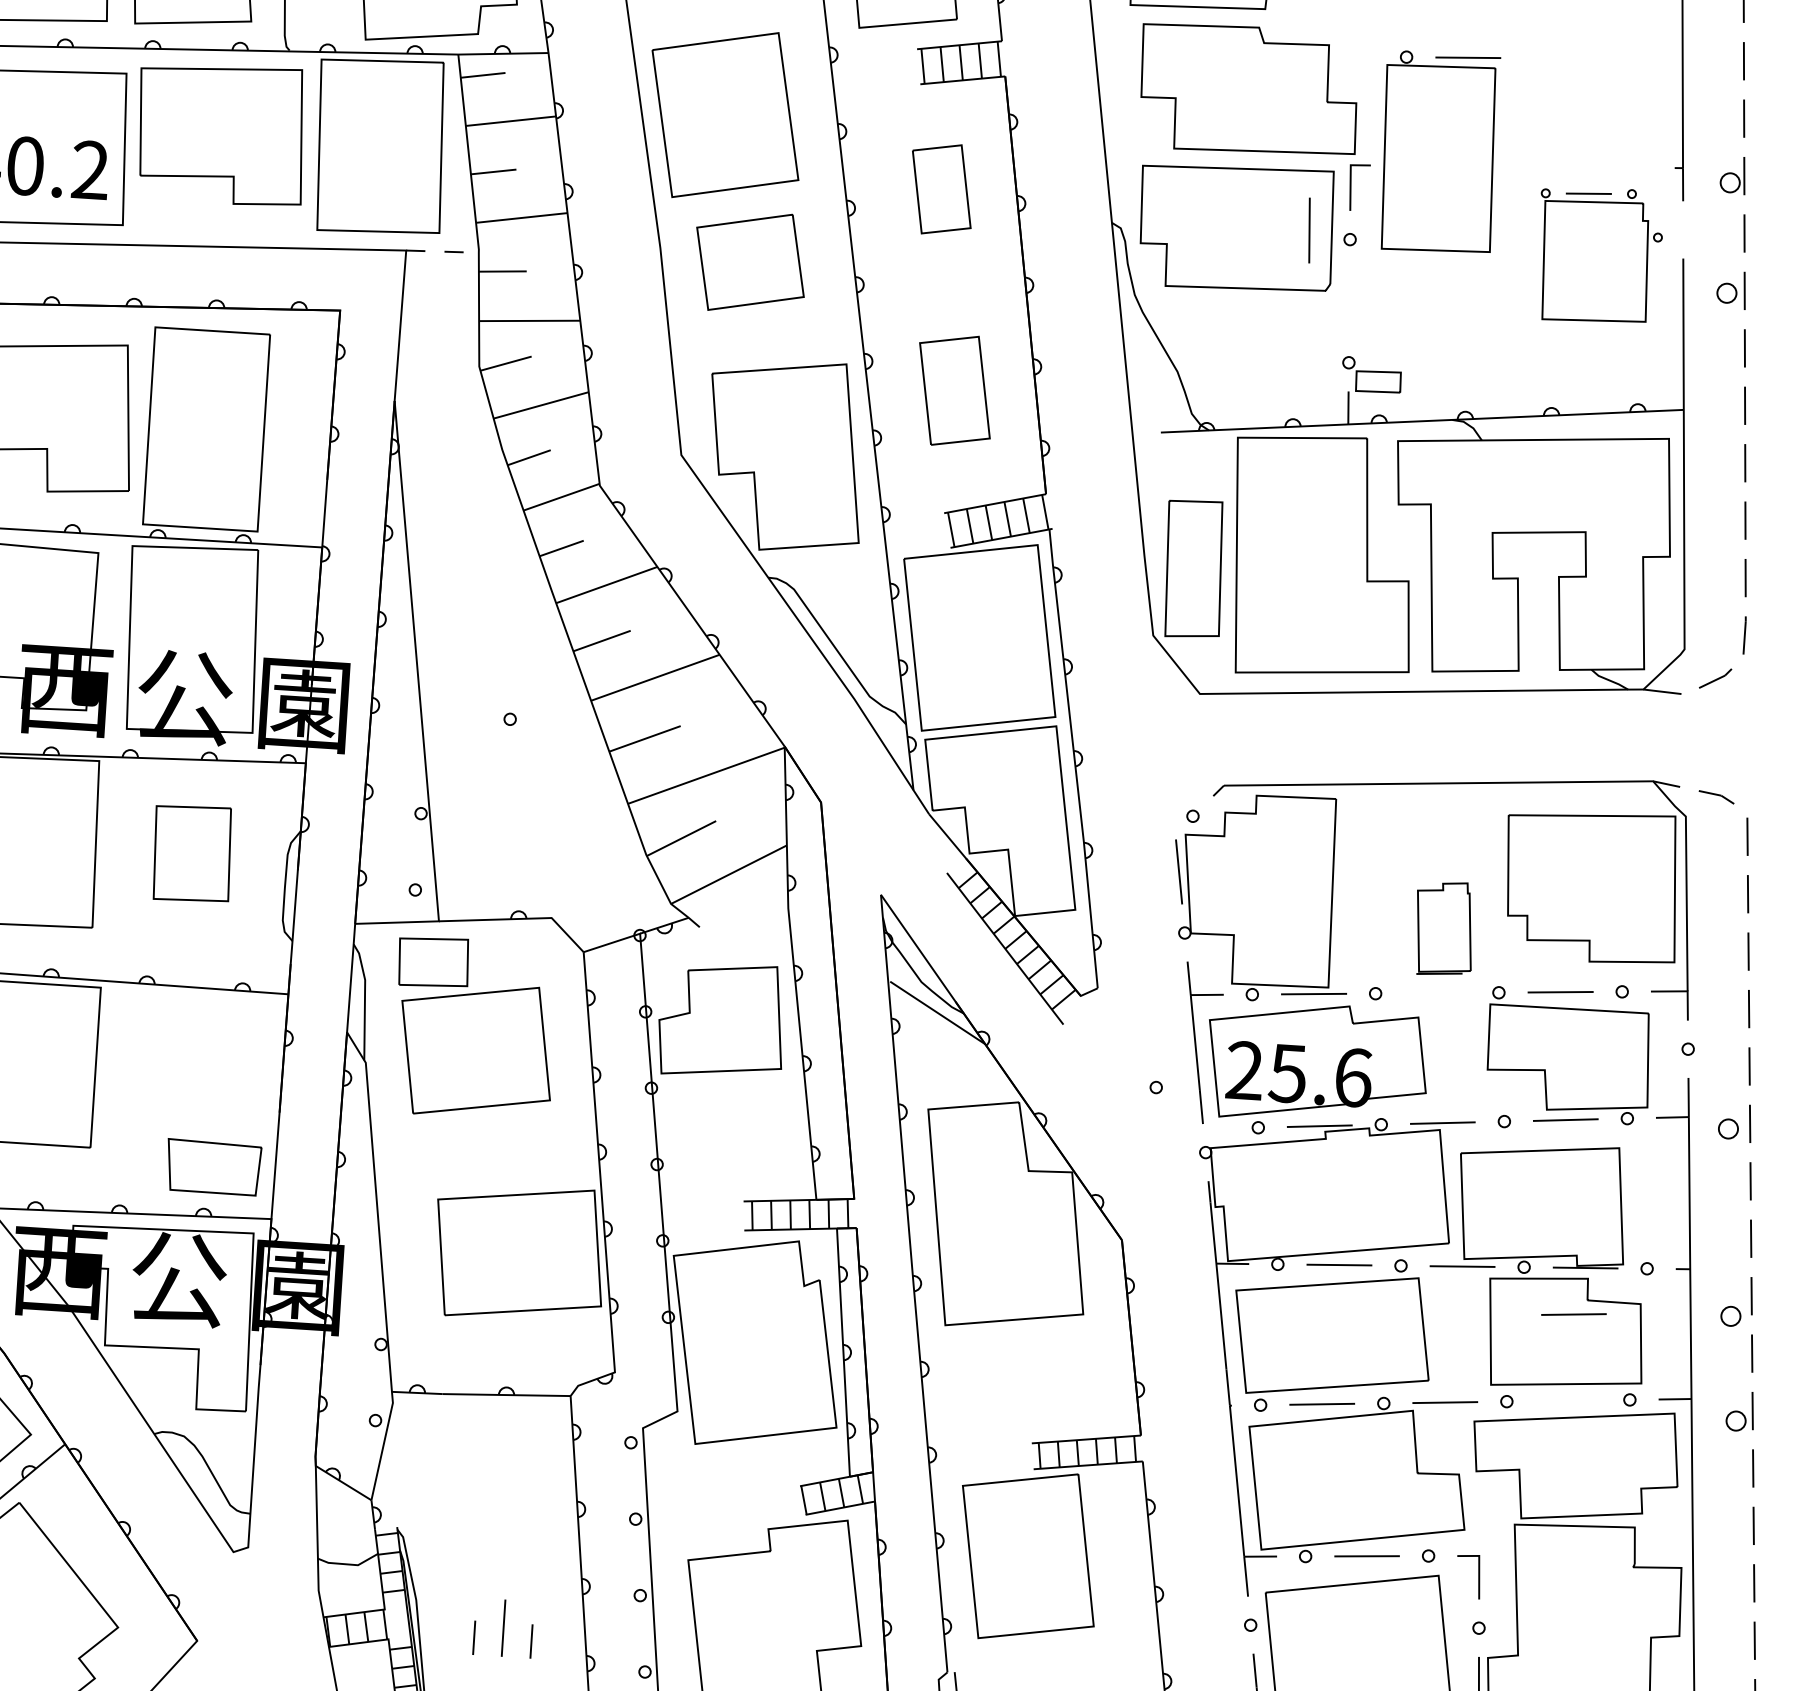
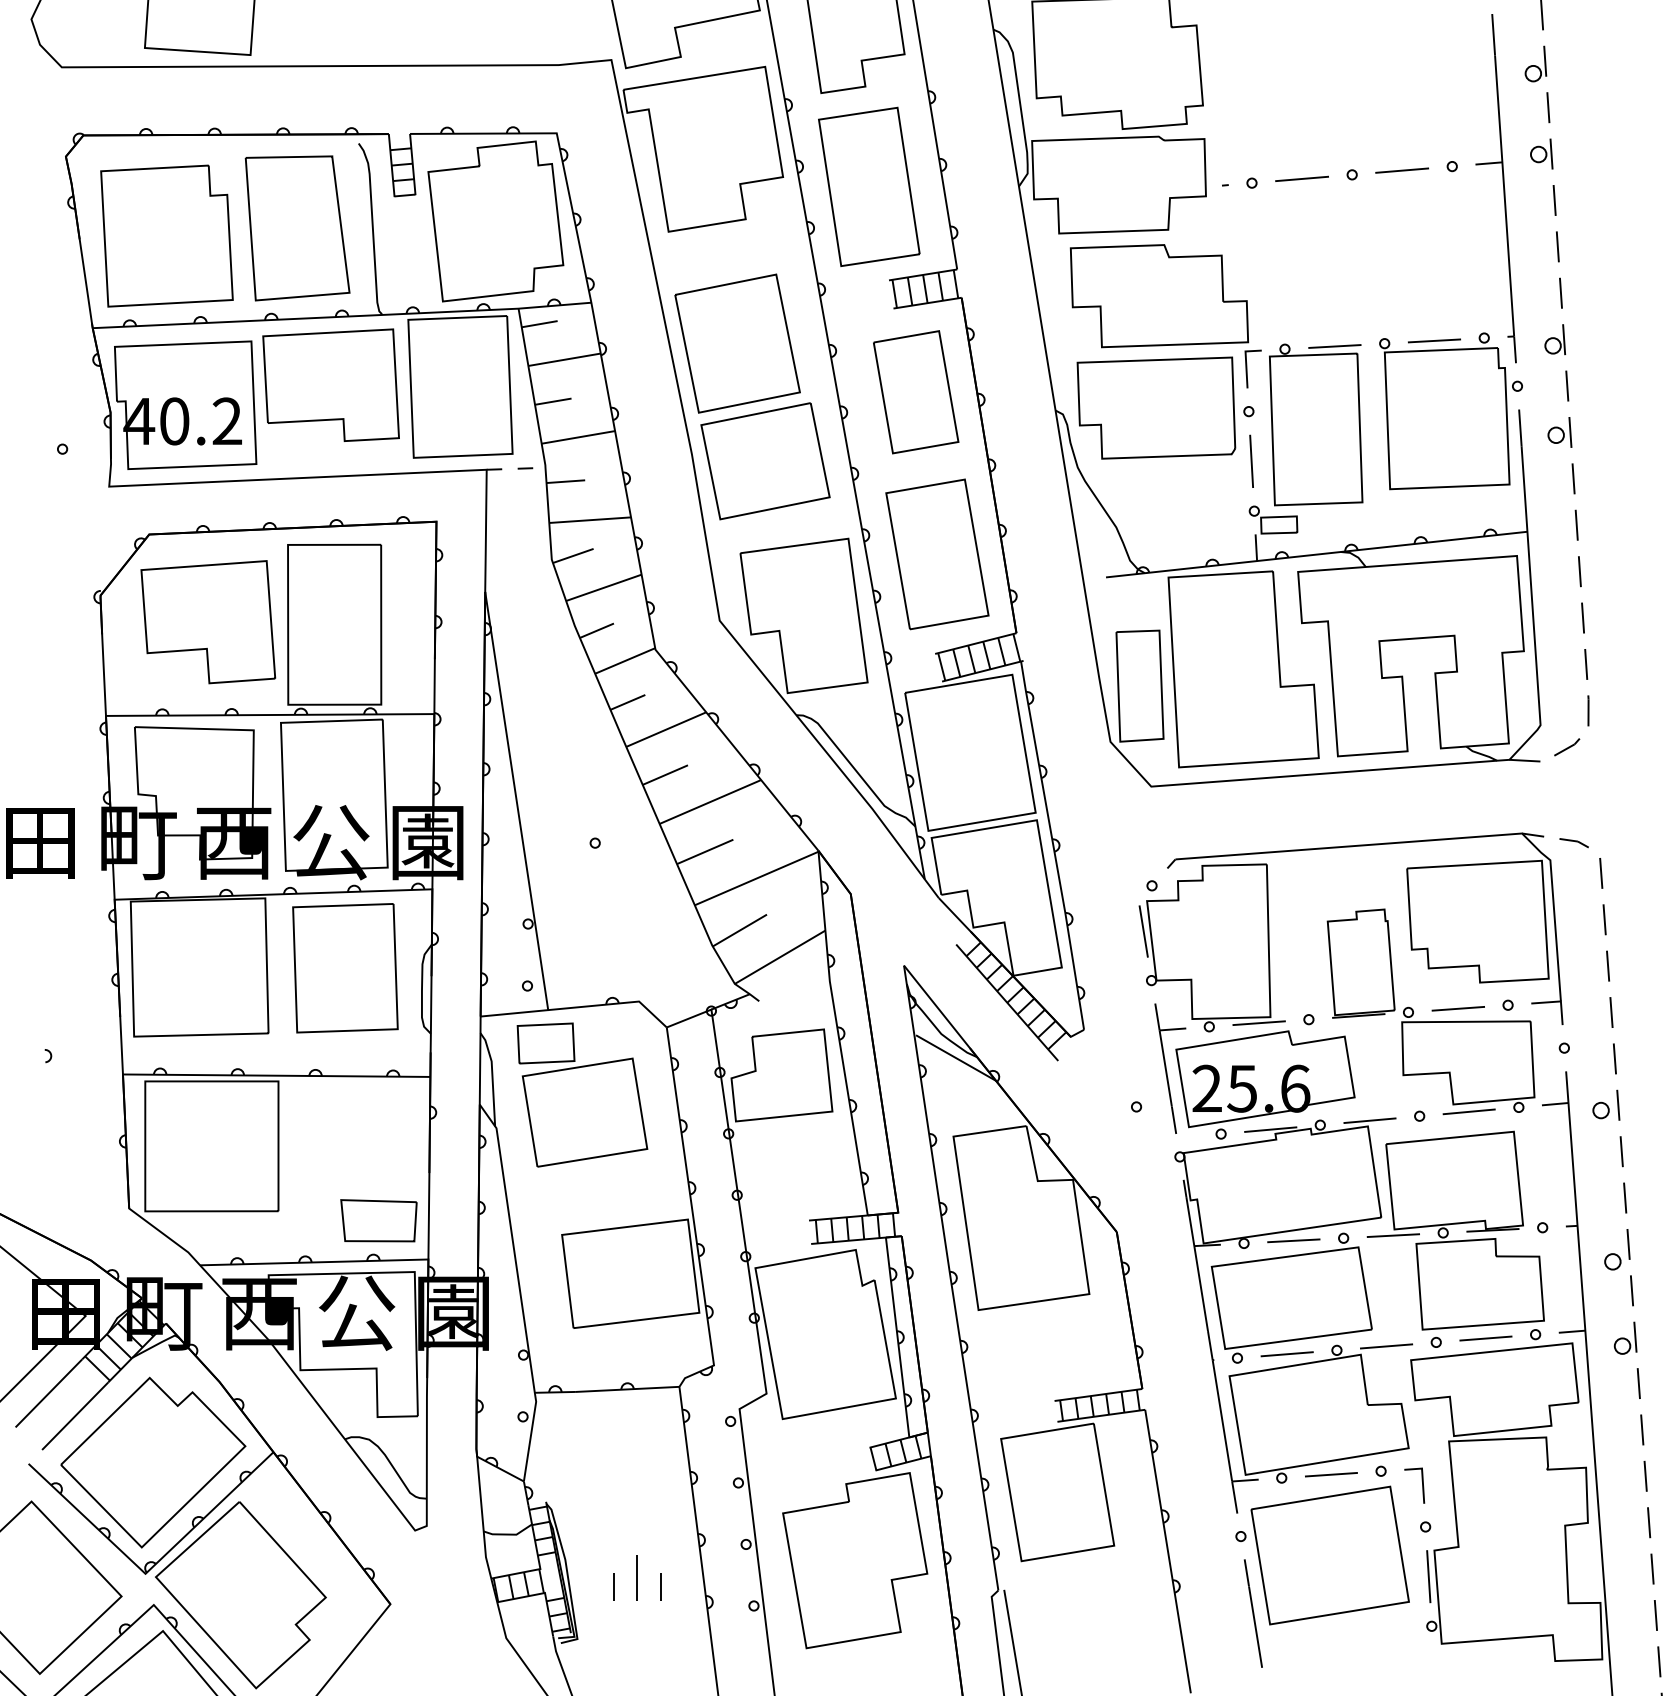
part: (1439, 152) -> (1316, 424), moved
part: (942, 189) -> (916, 392), size x1.67
line: (1309, 229) -> (1251, 460), moved
part: (1598, 255) -> (1450, 411), size x1.43
part: (750, 262) -> (765, 461), size x1.43
part: (954, 390) -> (937, 554), size x1.67
part: (192, 853) -> (345, 968), size x1.67
part: (1443, 928) -> (1360, 963), size x1.43
line: (1573, 1314) -> (1485, 1338), moved

